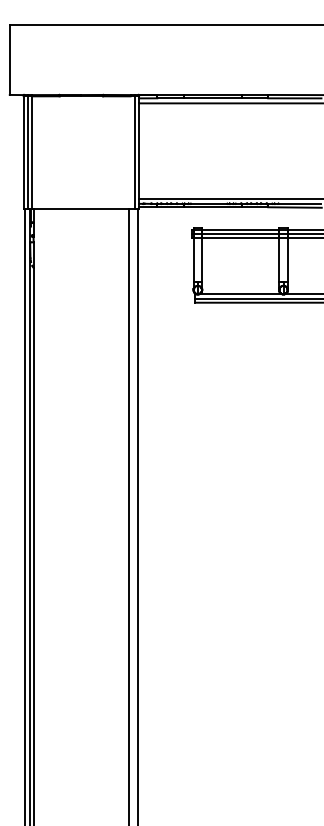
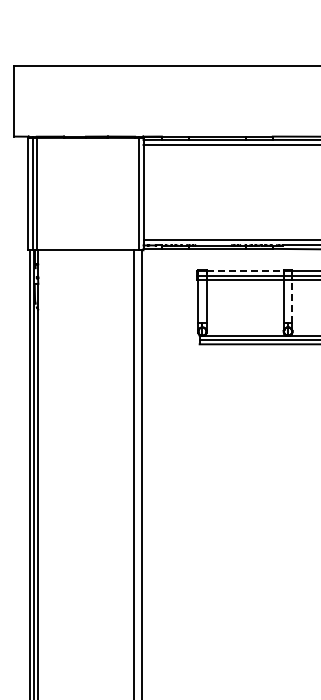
line: (240, 229) -> (245, 271), solid -> dashed
line: (287, 259) -> (292, 301), solid -> dashed

